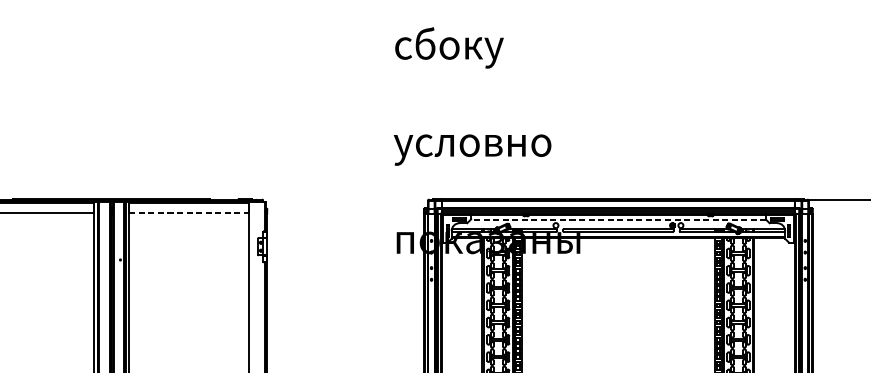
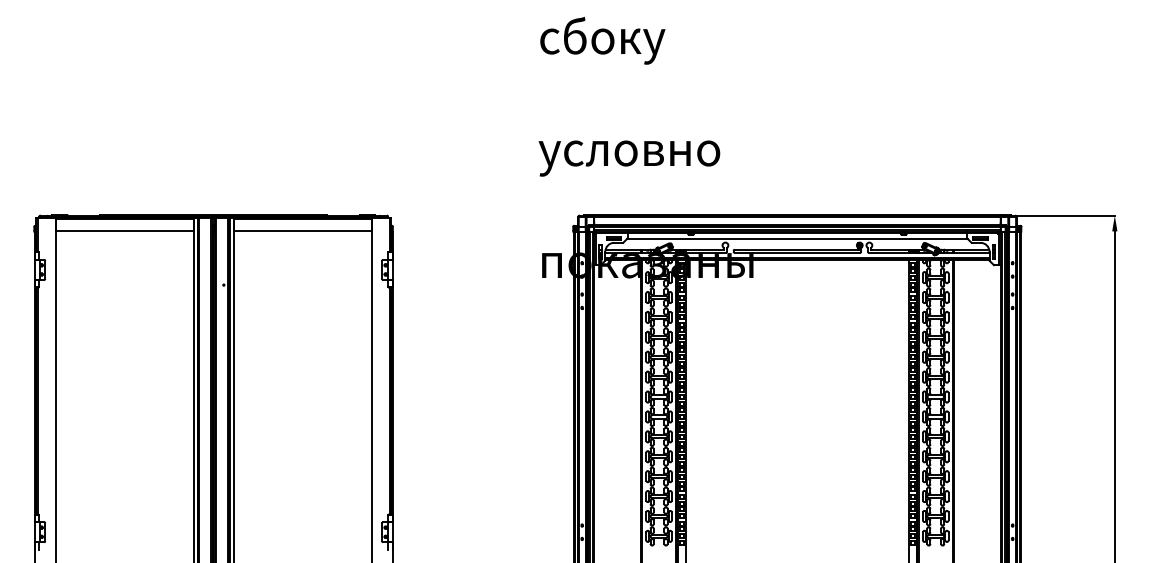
line: (188, 213) -> (302, 231), dashed -> solid
line: (618, 220) -> (797, 239), dashed -> solid

